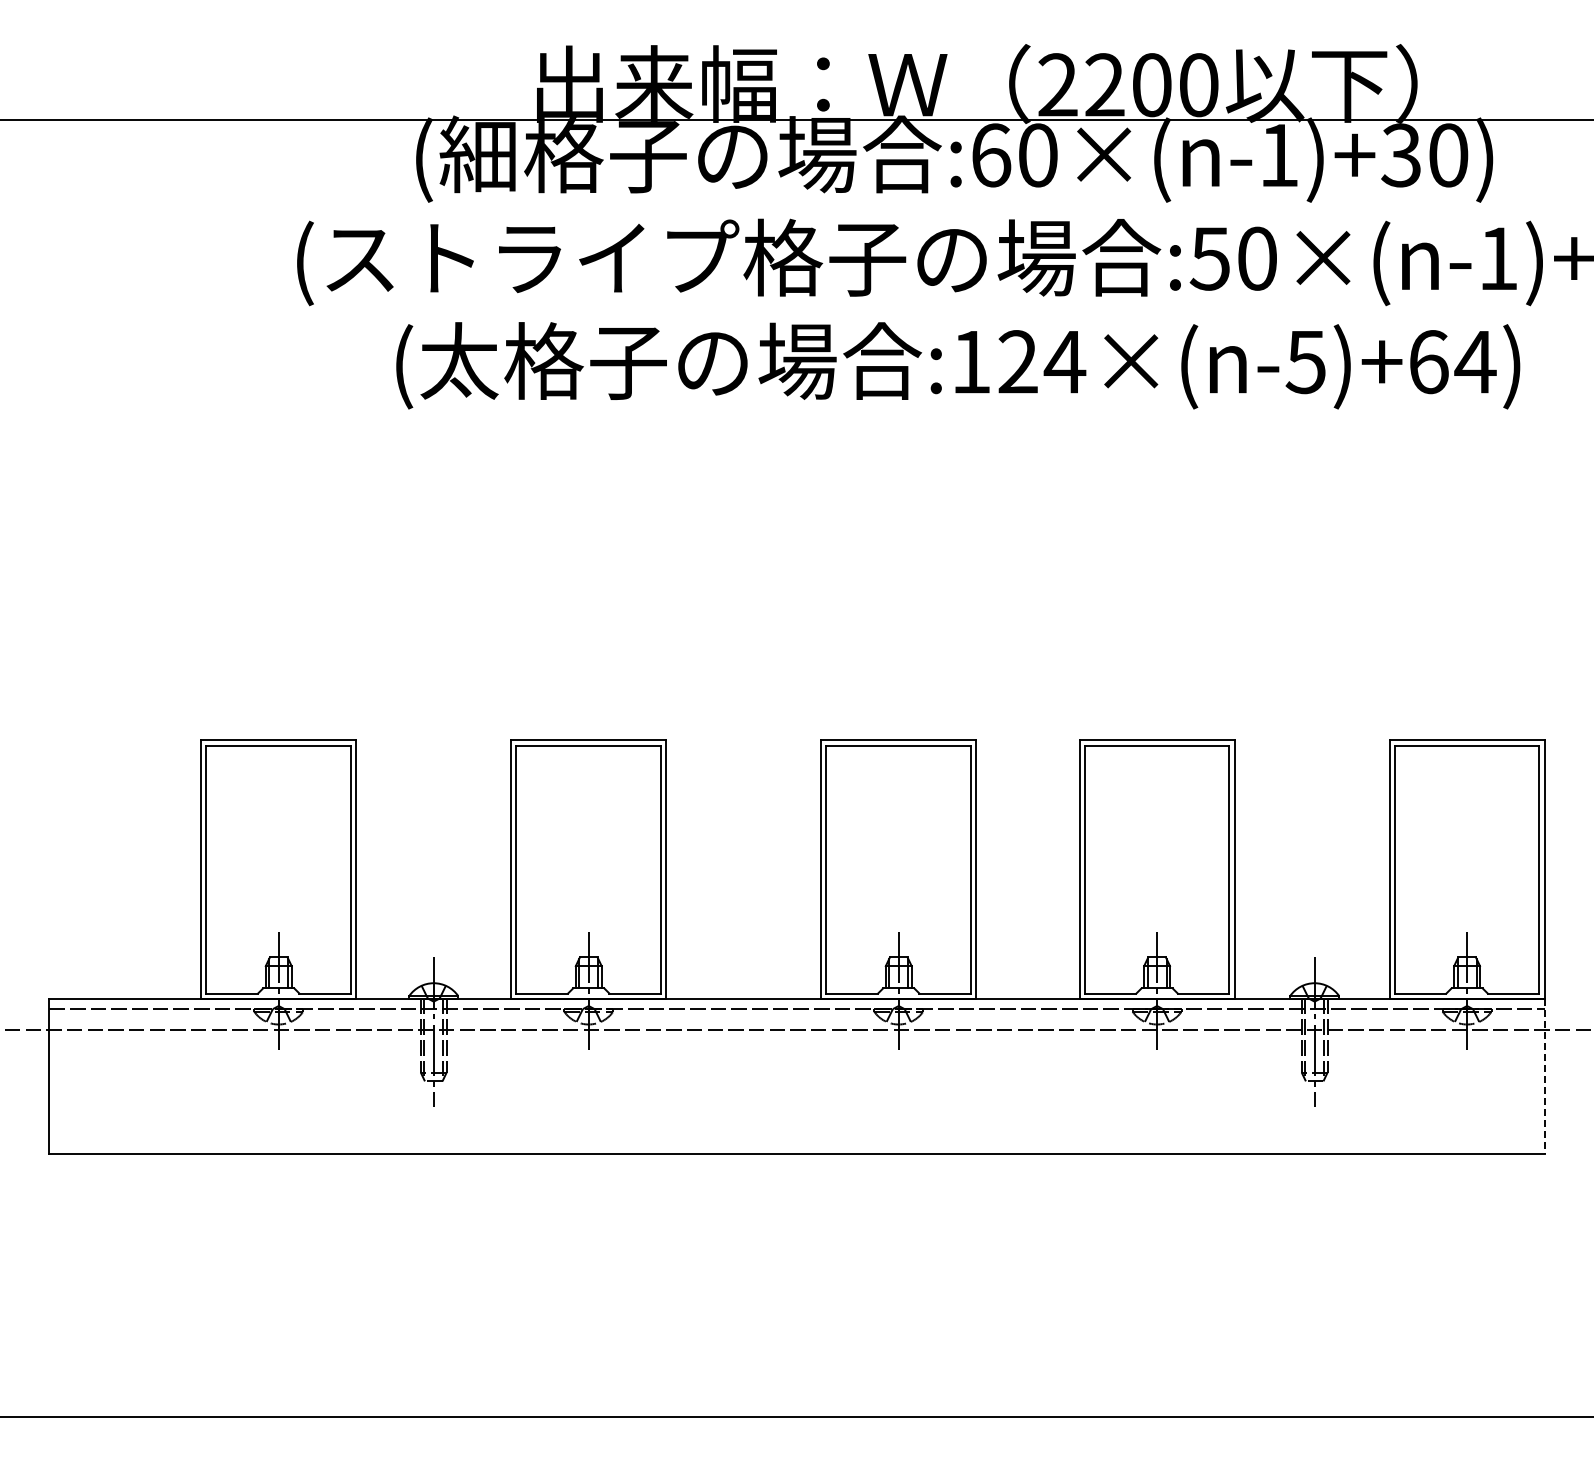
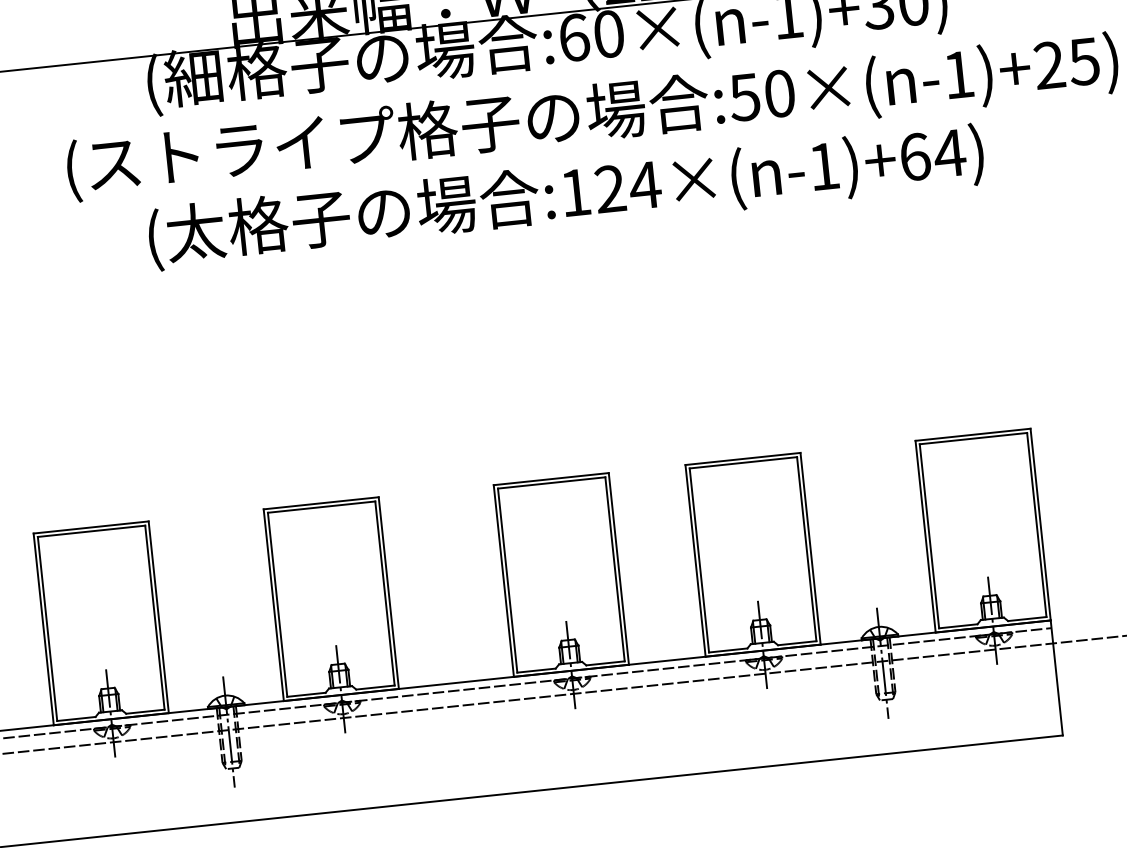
text: (1305, 362) -> (823, 166), :124×(n-5)+64) -> :124×(n-1)+64)
line: (1544, 1076) -> (1056, 678), dashed -> solid

